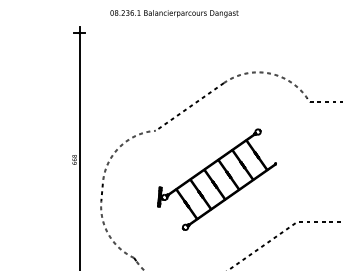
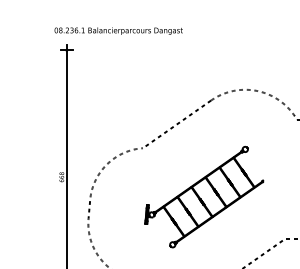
text: (174, 13) -> (118, 30), moved

